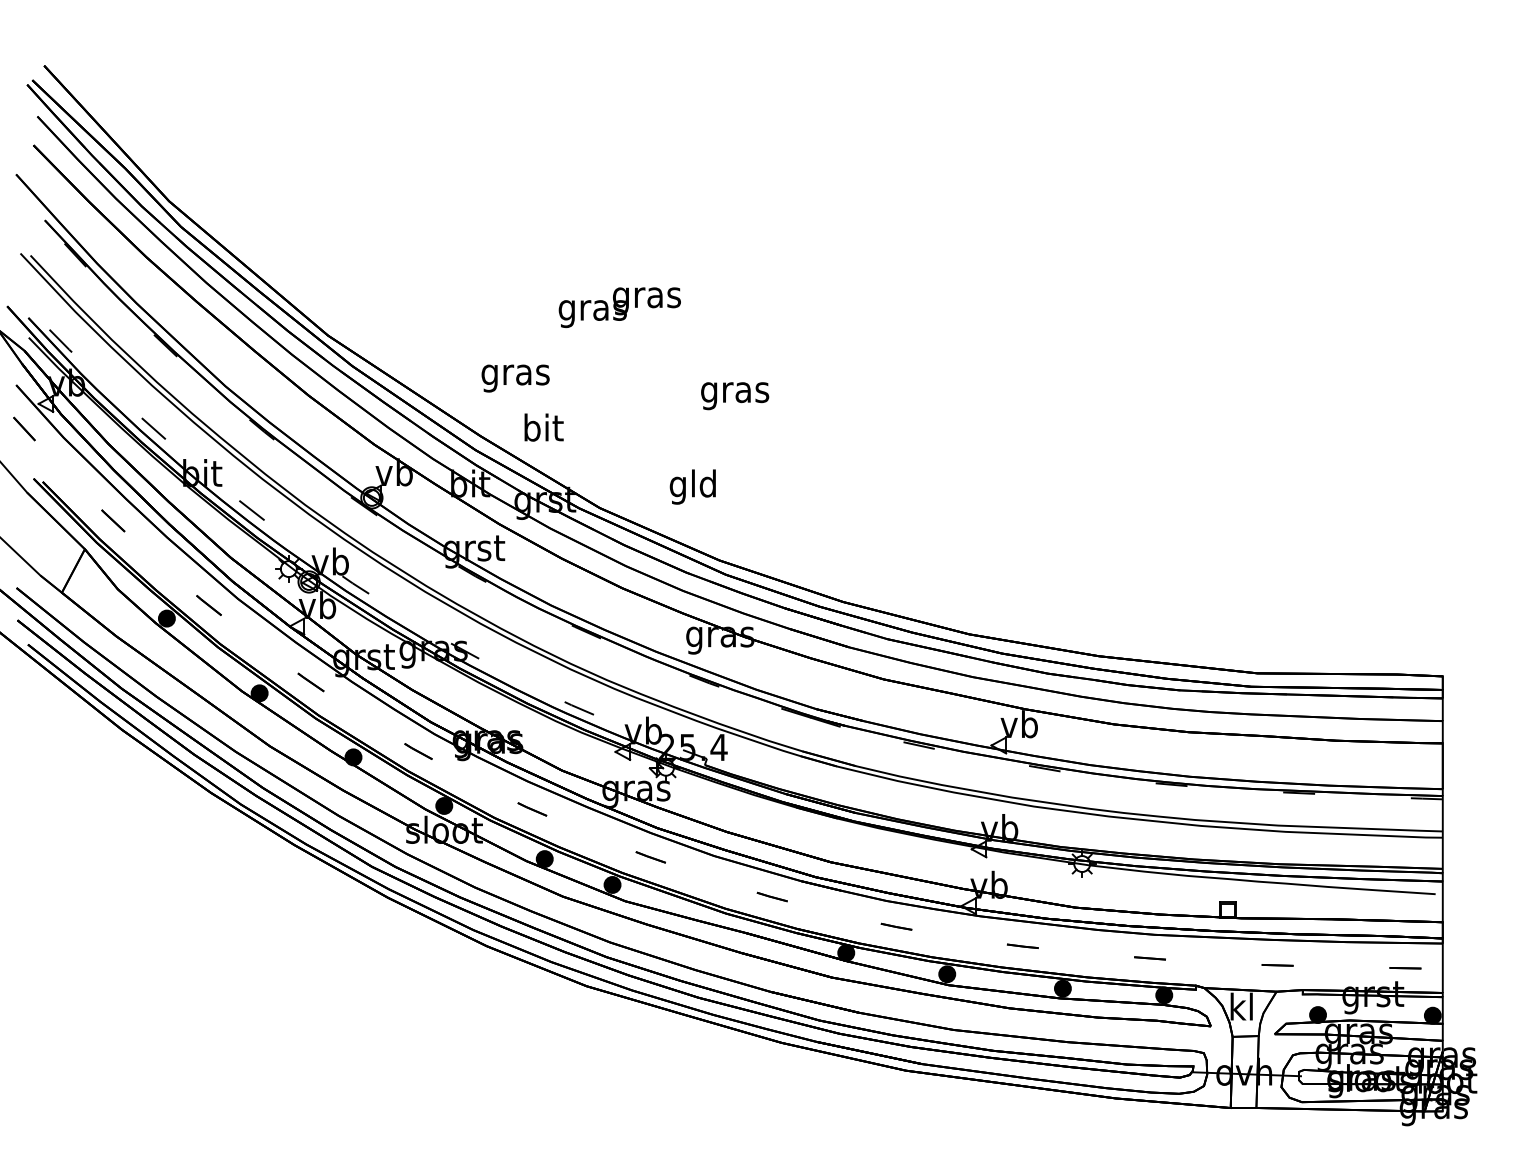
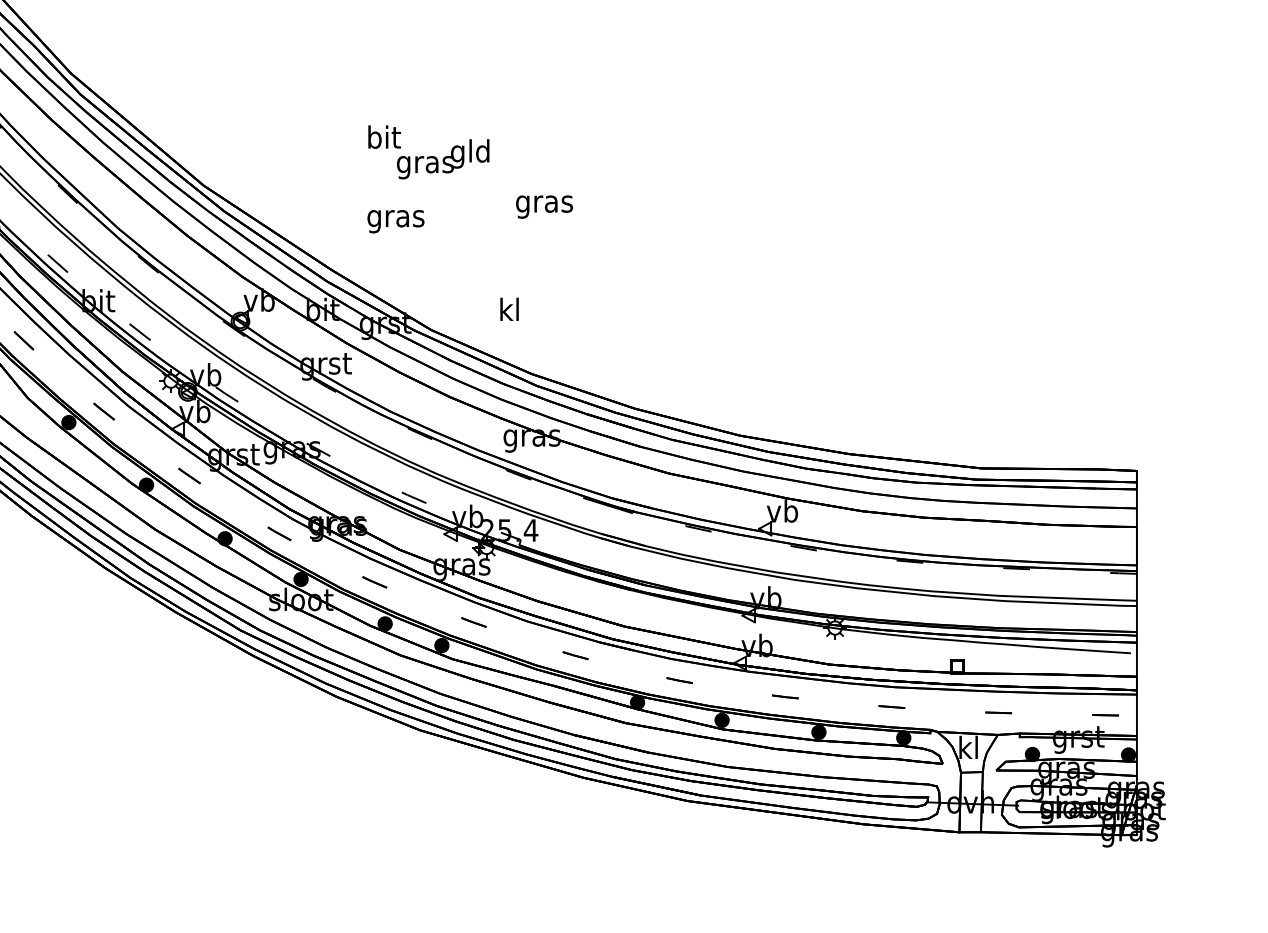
text: (646, 297) -> (470, 153), gras -> gld
text: (515, 378) -> (395, 221), moved
text: (735, 396) -> (544, 207), moved
text: (543, 427) -> (384, 137), moved
text: (692, 486) -> (508, 312), gld -> kl

